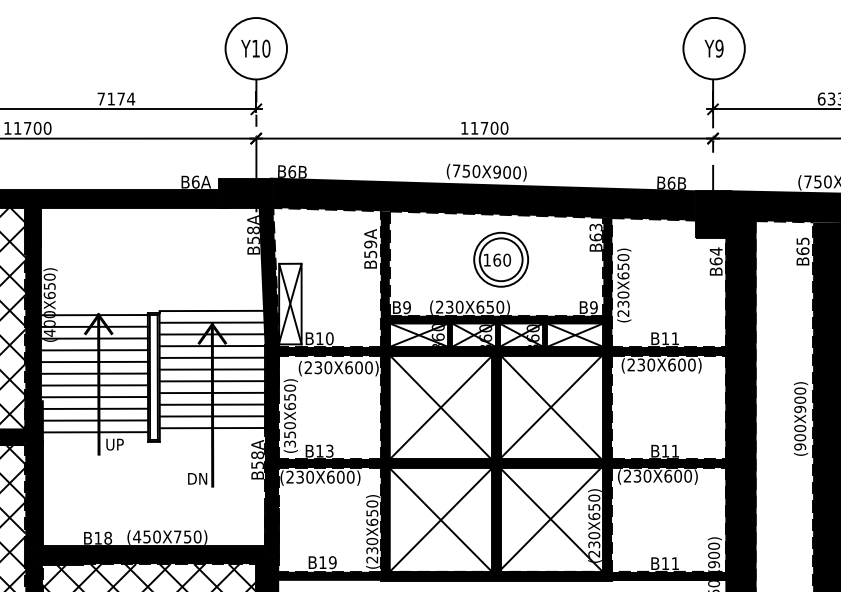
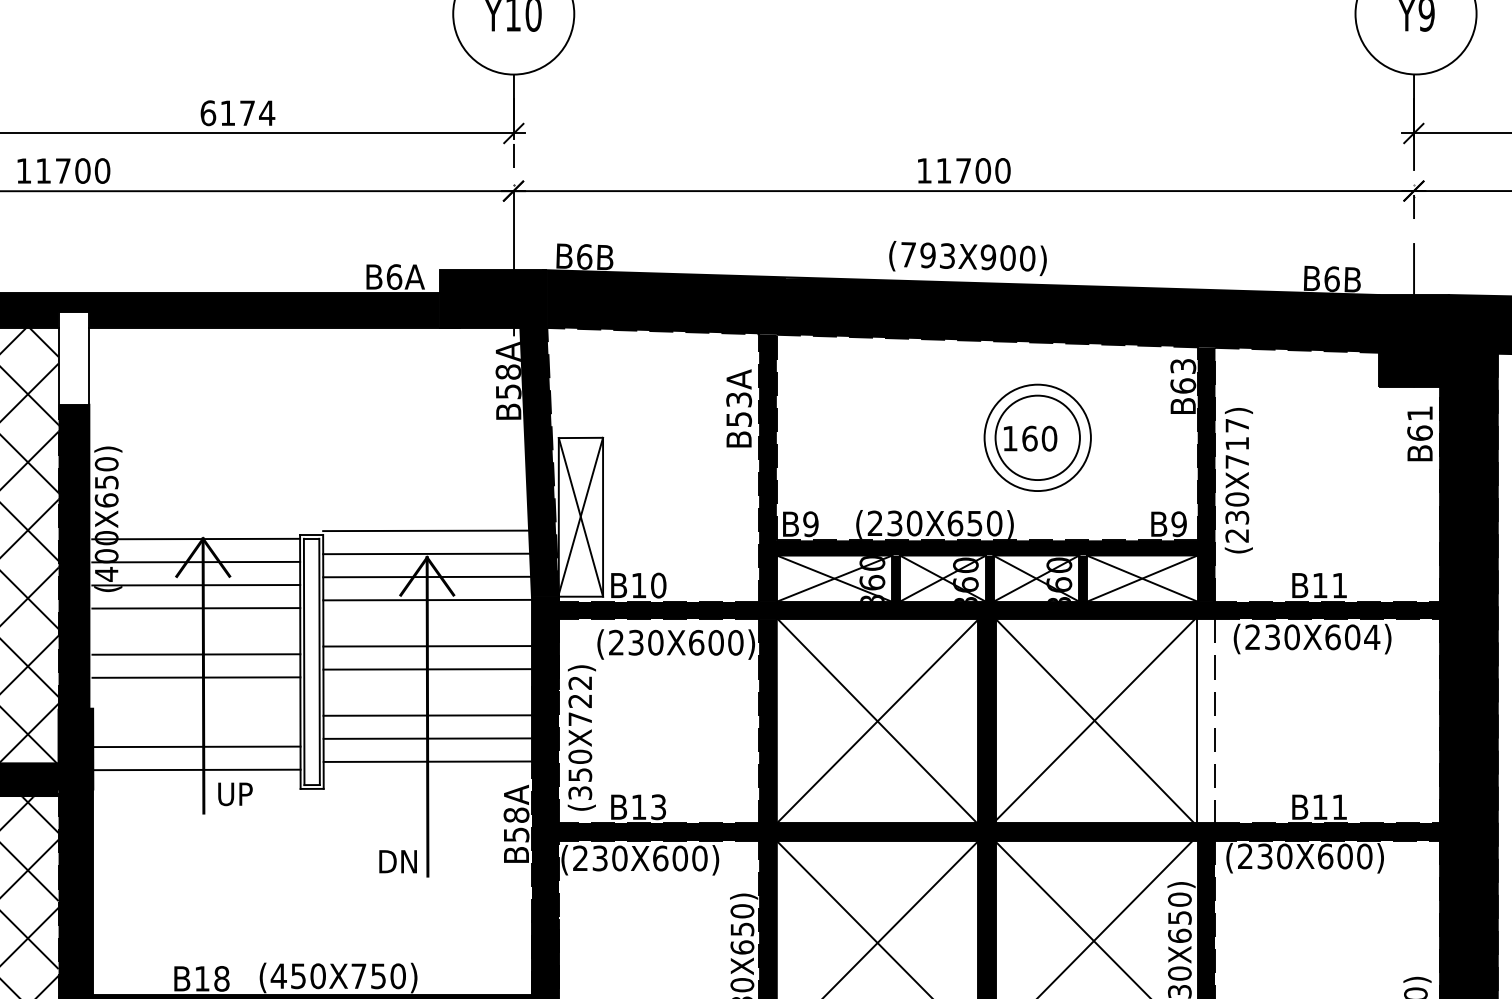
text: (101, 98) -> (208, 112), 7174 -> 6174
text: (471, 170) -> (937, 254), (750X900) -> (793X900)
fill: (32, 223) -> (72, 358), removed
text: (370, 244) -> (738, 399), B59A -> B53A
text: (715, 251) -> (1418, 413), B64 -> B61
part: (501, 259) -> (1038, 437), moved
text: (623, 266) -> (1237, 443), (230X650) -> (230X717)
line: (212, 357) -> (427, 622), removed
line: (94, 361) -> (194, 630), removed
text: (691, 364) -> (1371, 636), (230X600) -> (230X604)
line: (212, 392) -> (427, 691), removed
line: (95, 397) -> (196, 701), removed
text: (290, 397) -> (581, 701), (350X650) -> (350X722)
fill: (607, 407) -> (1205, 721), removed
line: (95, 408) -> (196, 723), removed

